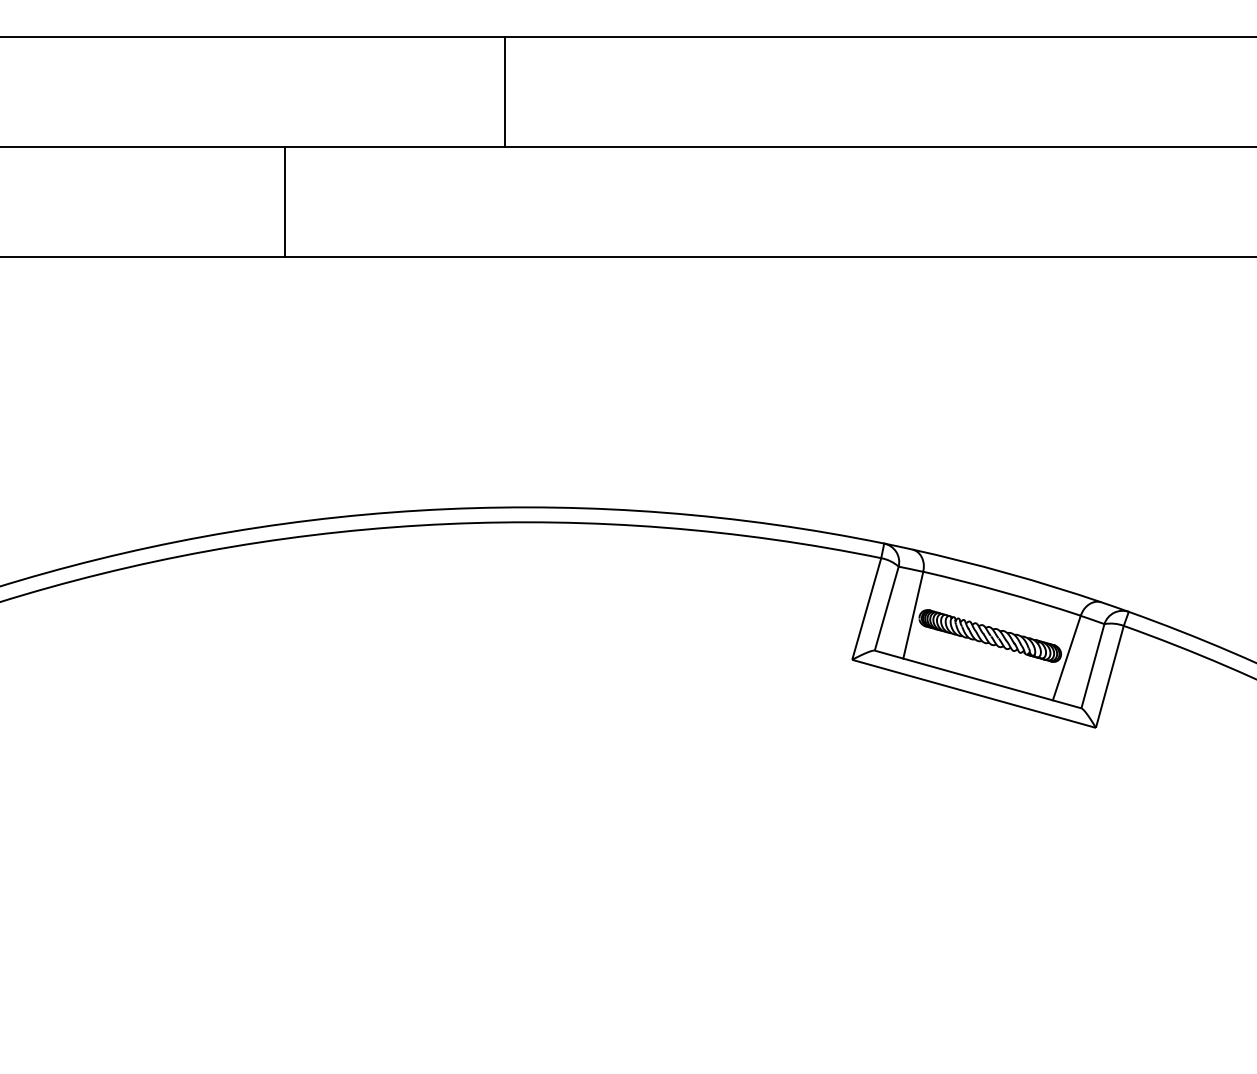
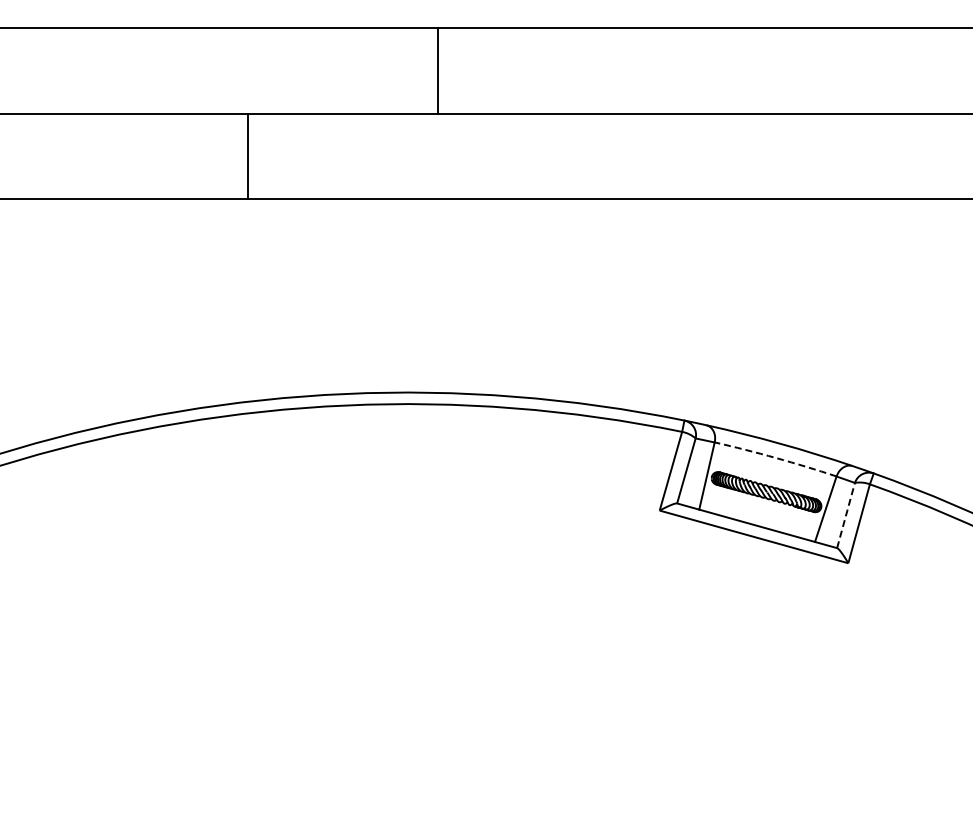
line: (505, 91) -> (438, 70), moved
line: (284, 201) -> (247, 155), moved
arc: (1003, 592) -> (776, 458), solid -> dashed
line: (1093, 664) -> (846, 514), solid -> dashed

